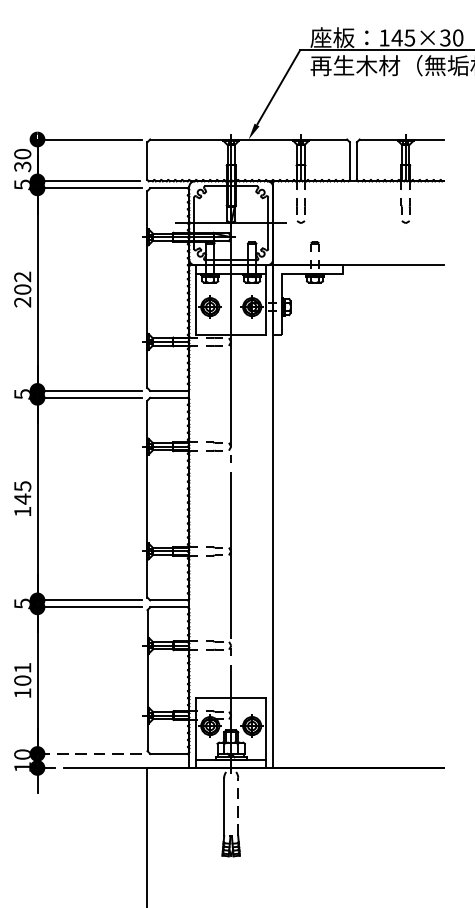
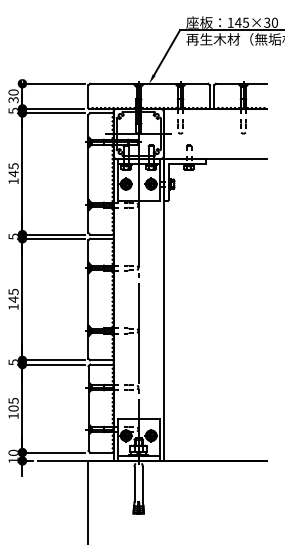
text: (22, 289) -> (13, 173), 202 -> 145
text: (22, 667) -> (13, 400), 101 -> 105
line: (89, 753) -> (53, 452), dashed -> solid
line: (237, 805) -> (142, 483), dashed -> solid

